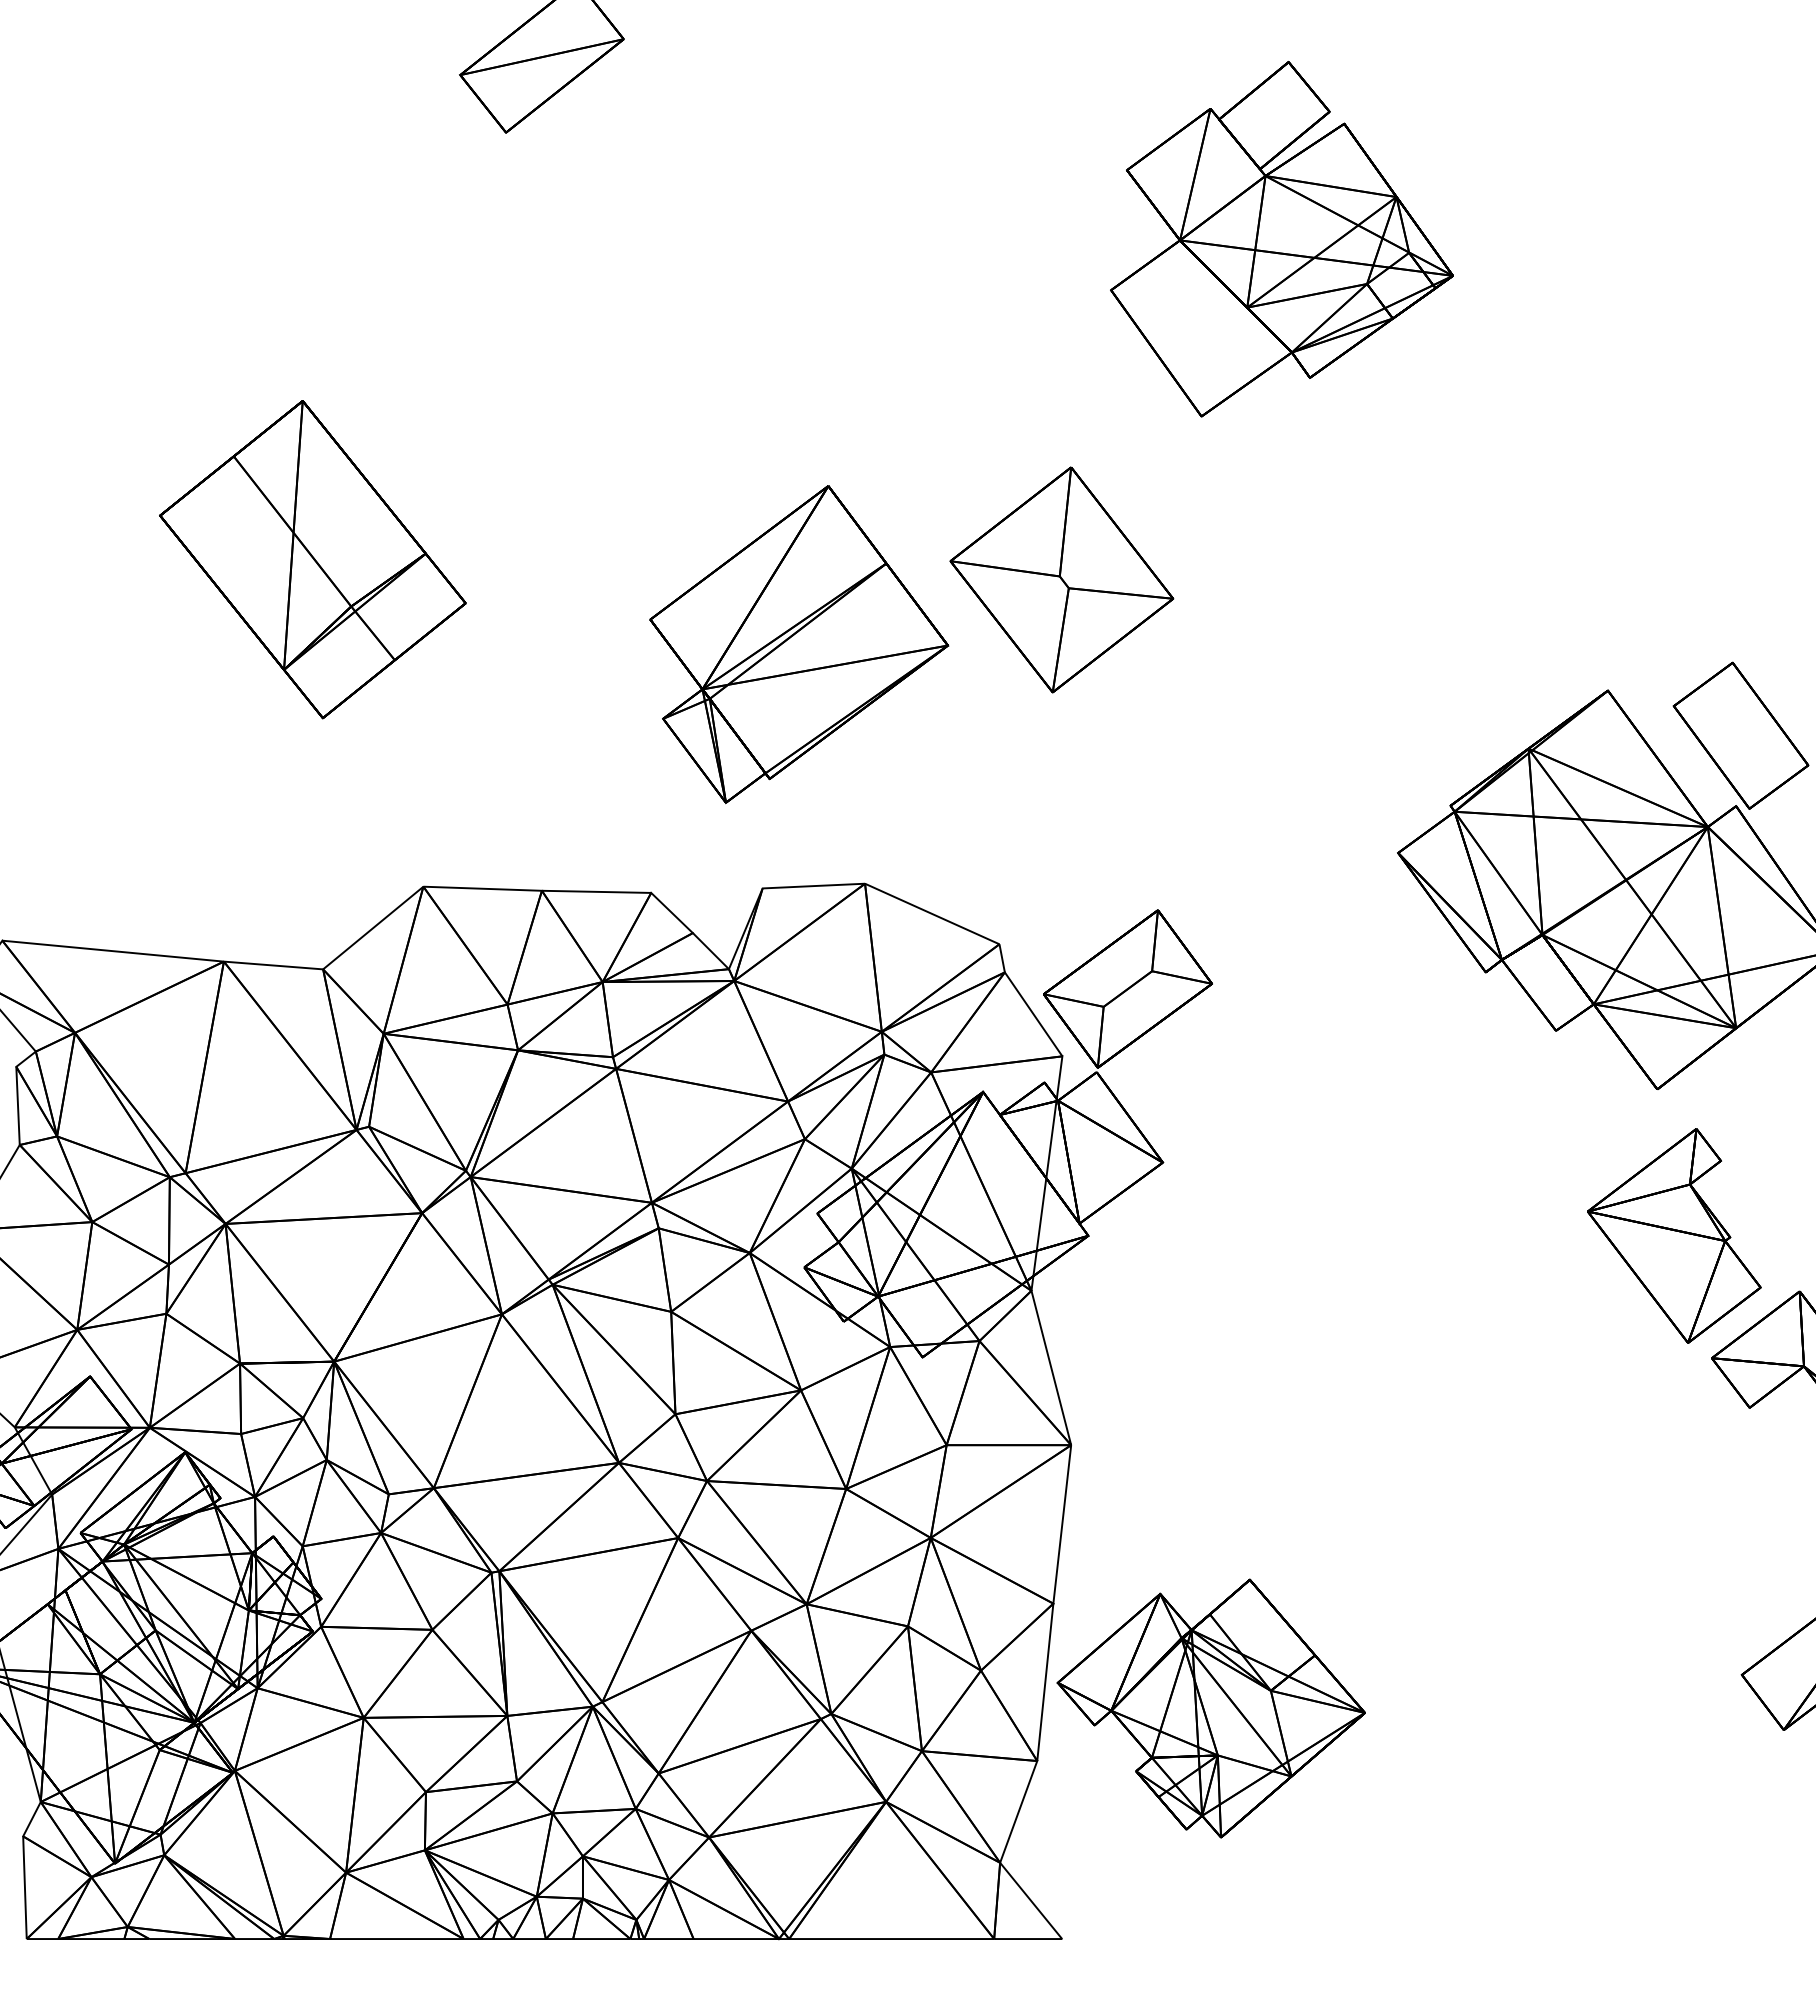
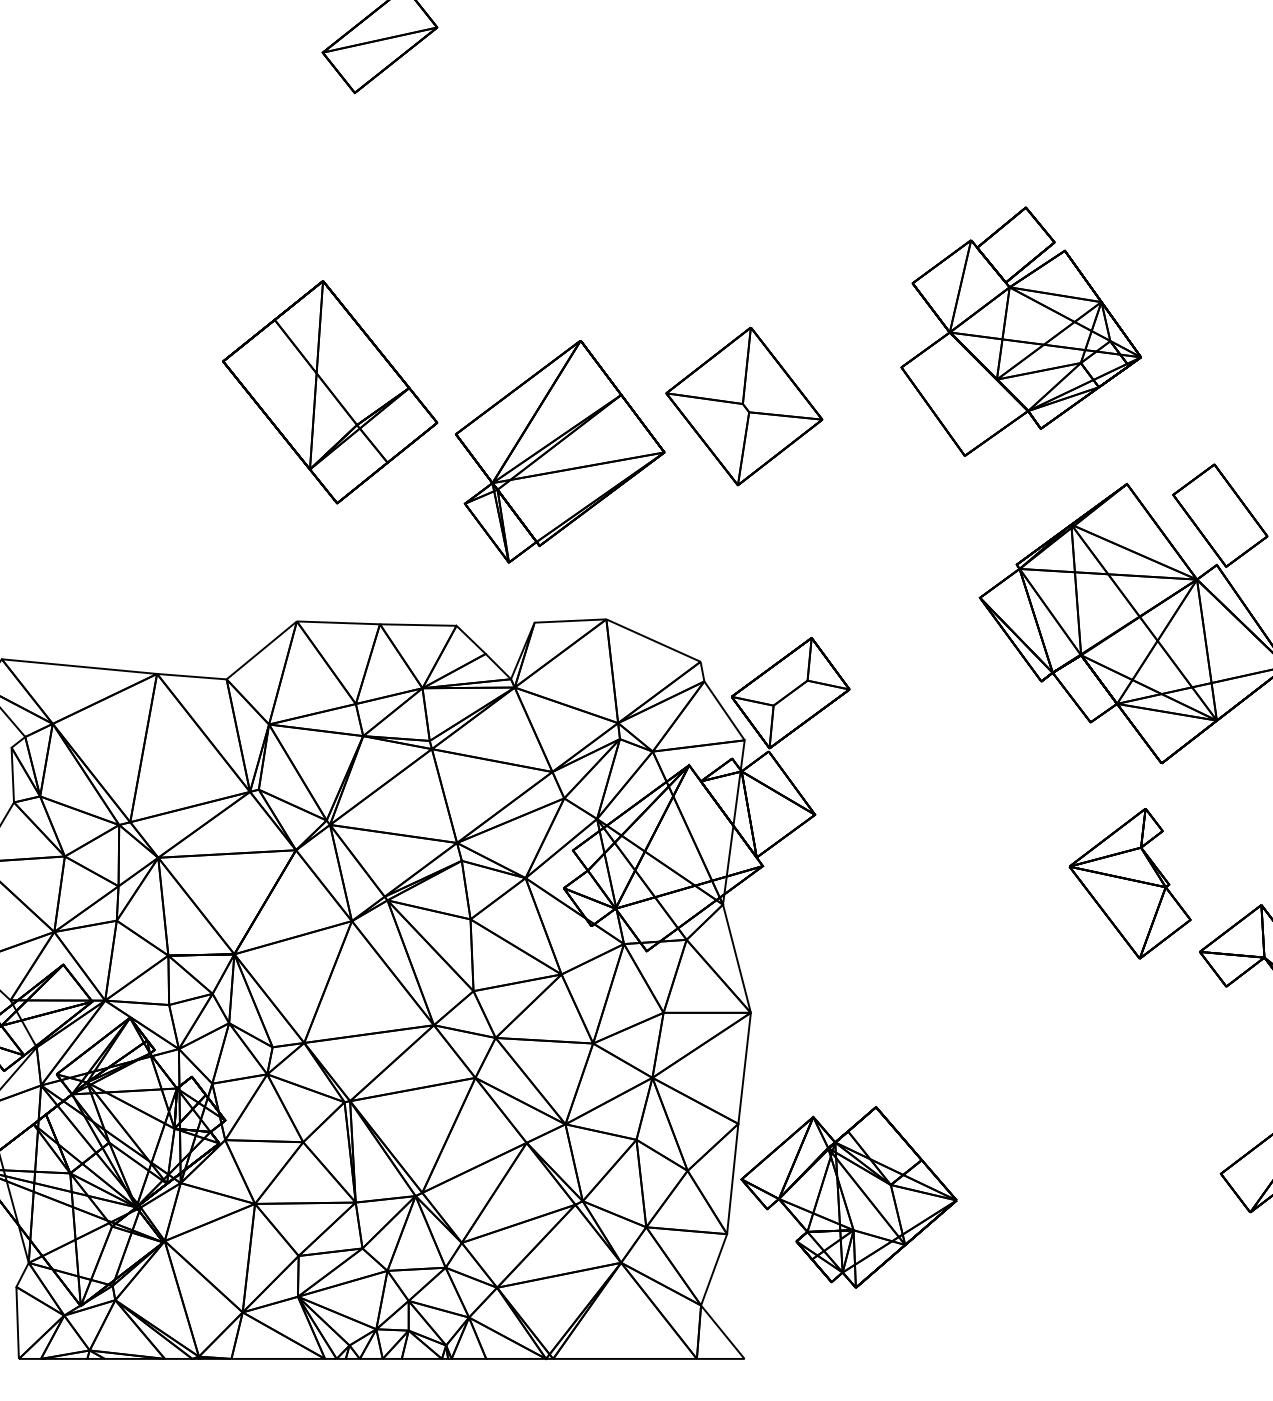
part: (1281, 239) -> (1020, 331), moved
part: (312, 559) -> (329, 392), moved
part: (1674, 1235) -> (1130, 883), moved

